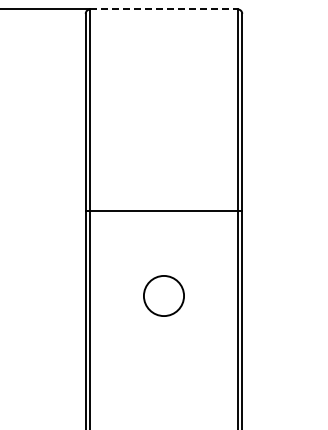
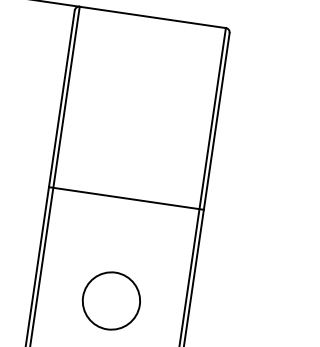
line: (164, 9) -> (153, 17), dashed -> solid
line: (163, 211) -> (125, 198), moved
circle: (163, 295) -> (111, 300), size x1.43

